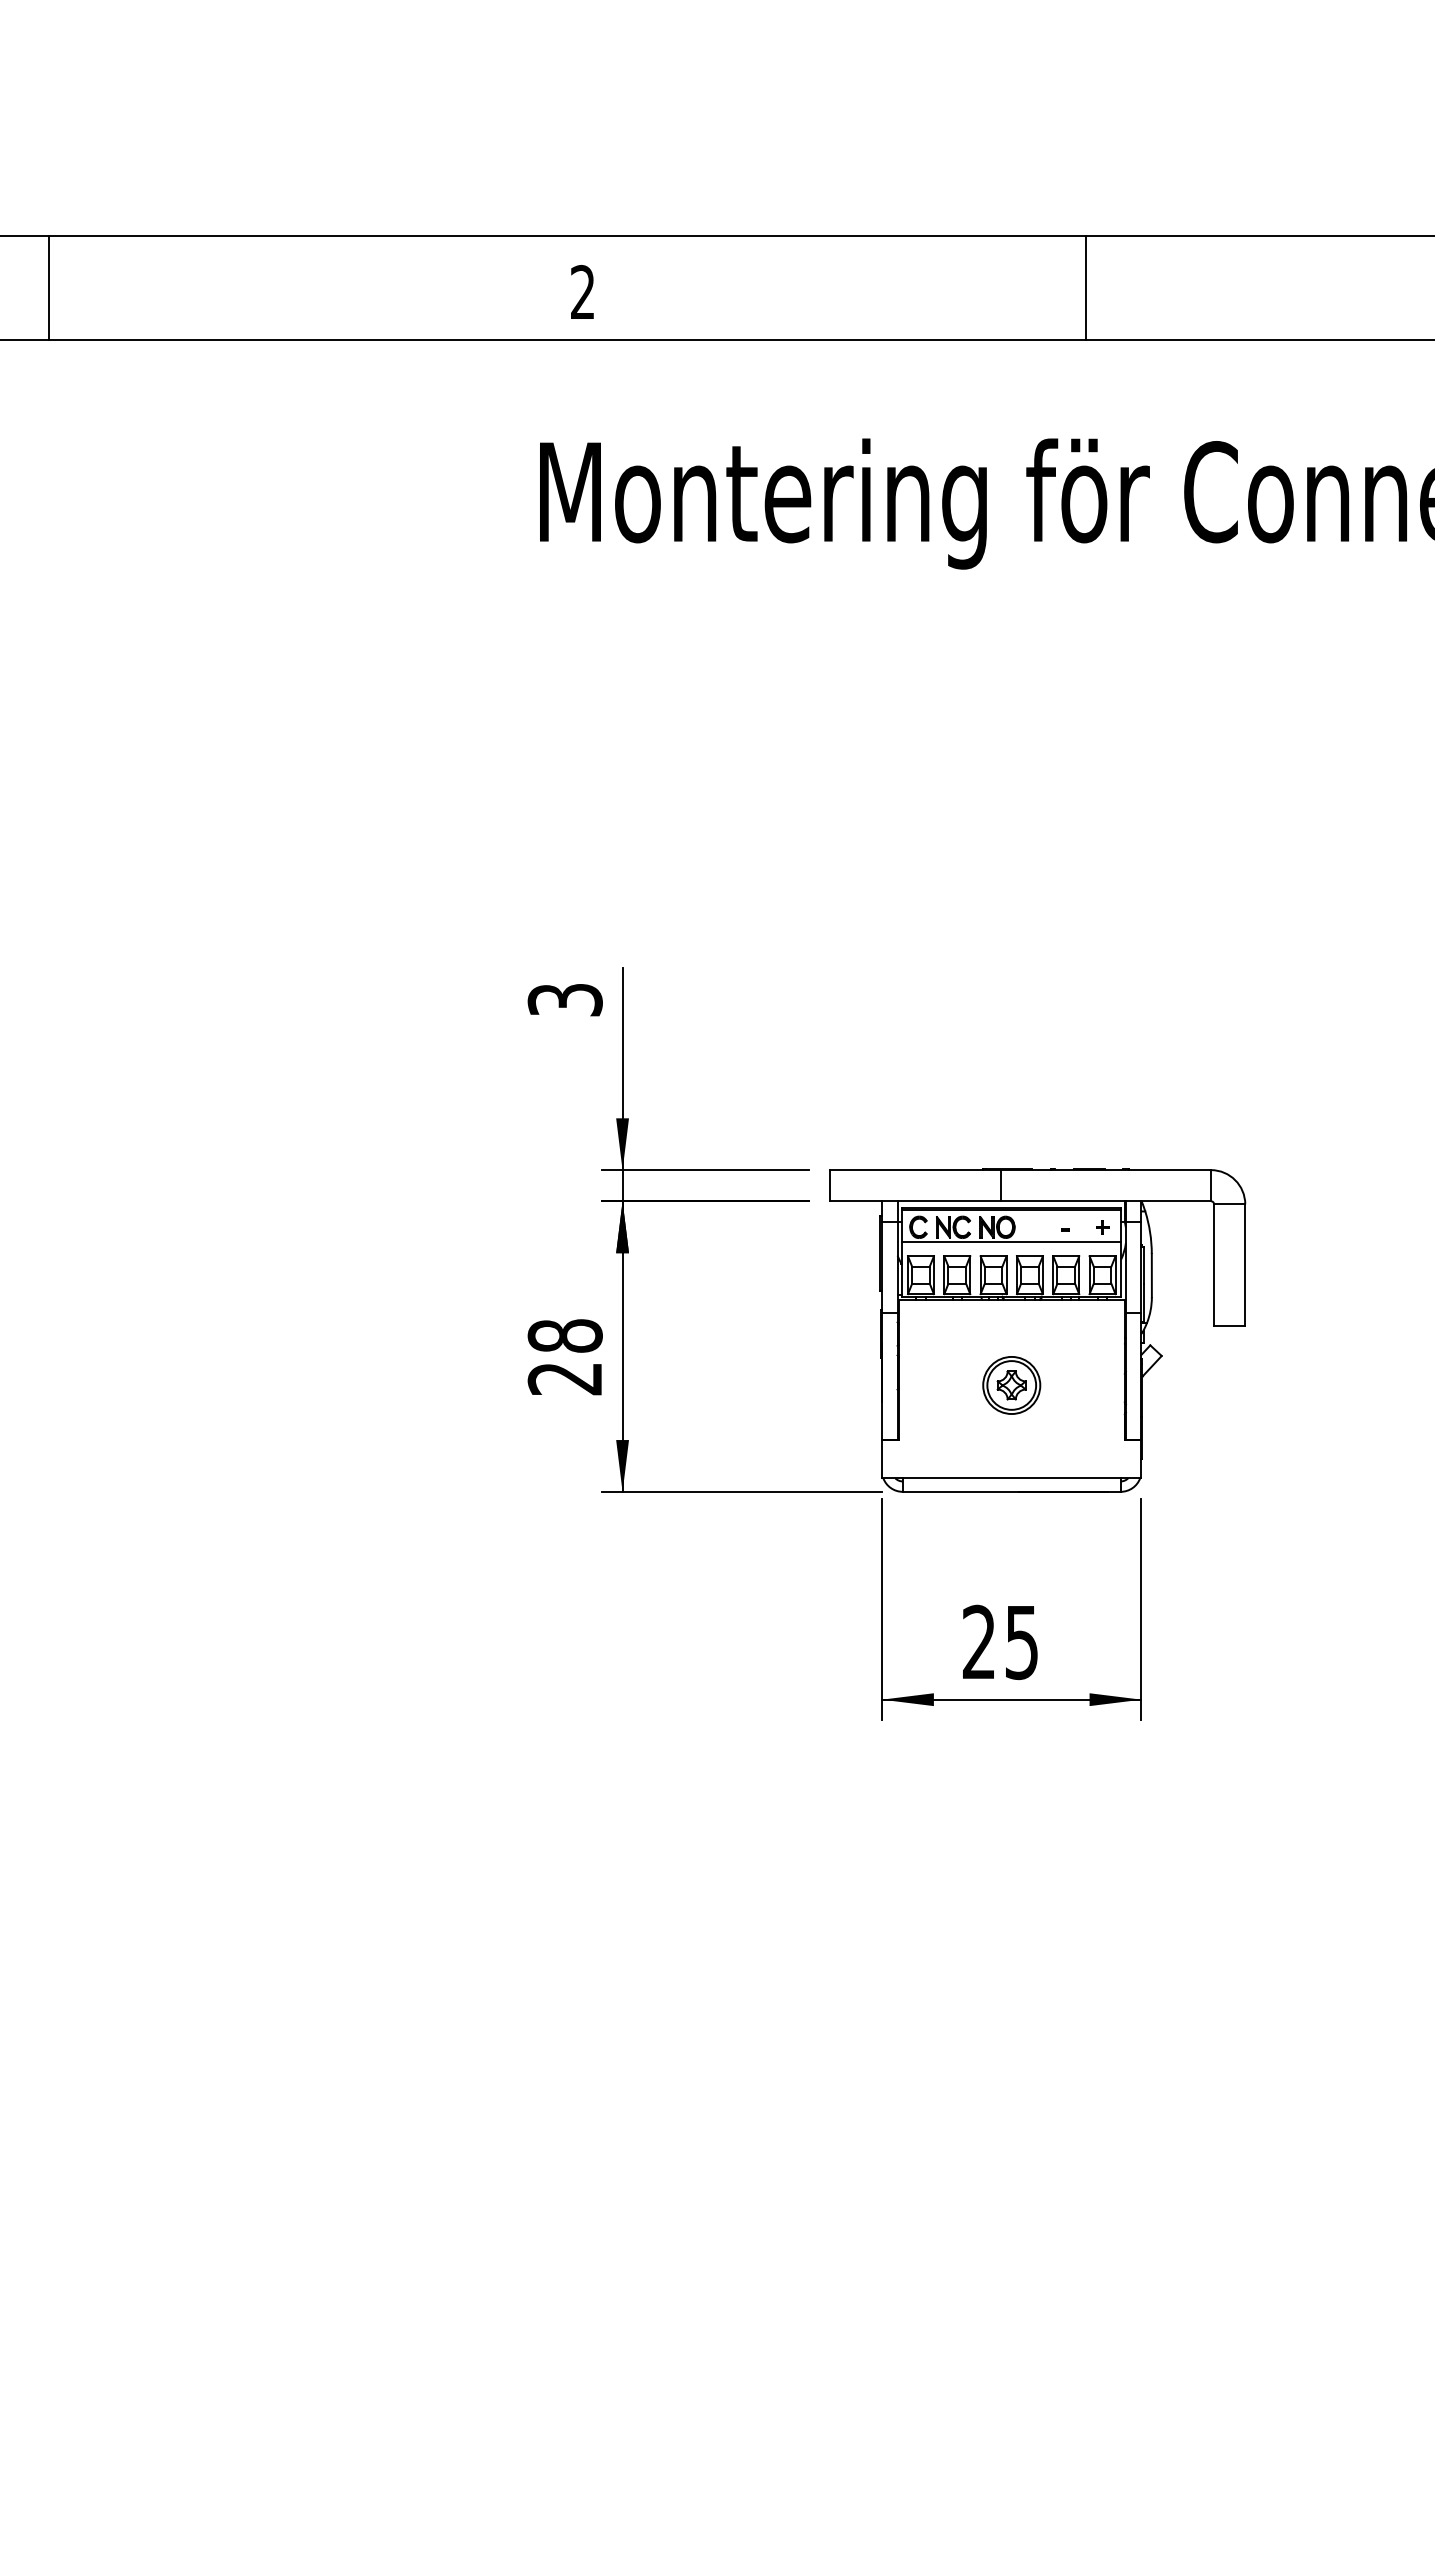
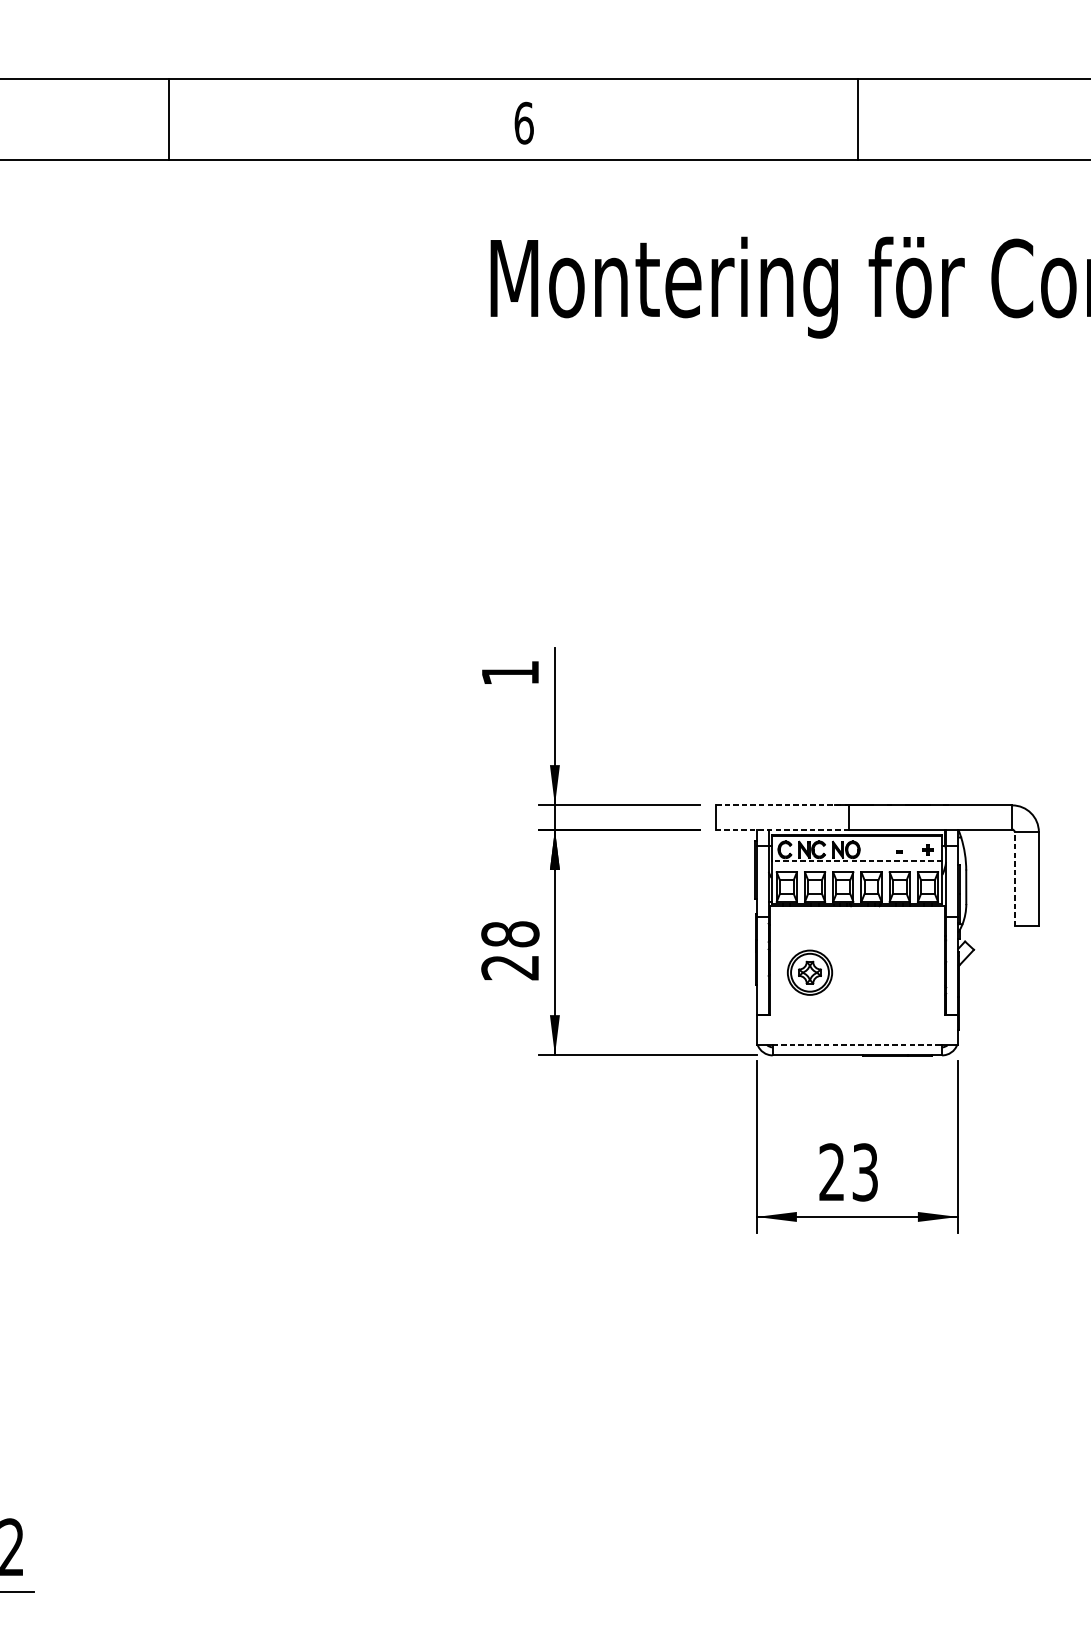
line: (48, 287) -> (168, 119), moved
line: (1086, 287) -> (857, 119), moved
text: (582, 291) -> (523, 122), 2 -> 6
text: (564, 1000) -> (509, 673), 3 -> 1
line: (915, 1170) -> (782, 805), solid -> dashed
line: (915, 1201) -> (782, 829), solid -> dashed
line: (1011, 1242) -> (857, 861), solid -> dashed
line: (1214, 1265) -> (1014, 879), solid -> dashed
part: (1011, 1385) -> (809, 972), moved
line: (1011, 1478) -> (857, 1045), solid -> dashed
text: (1022, 1641) -> (865, 1171), 25 -> 23

